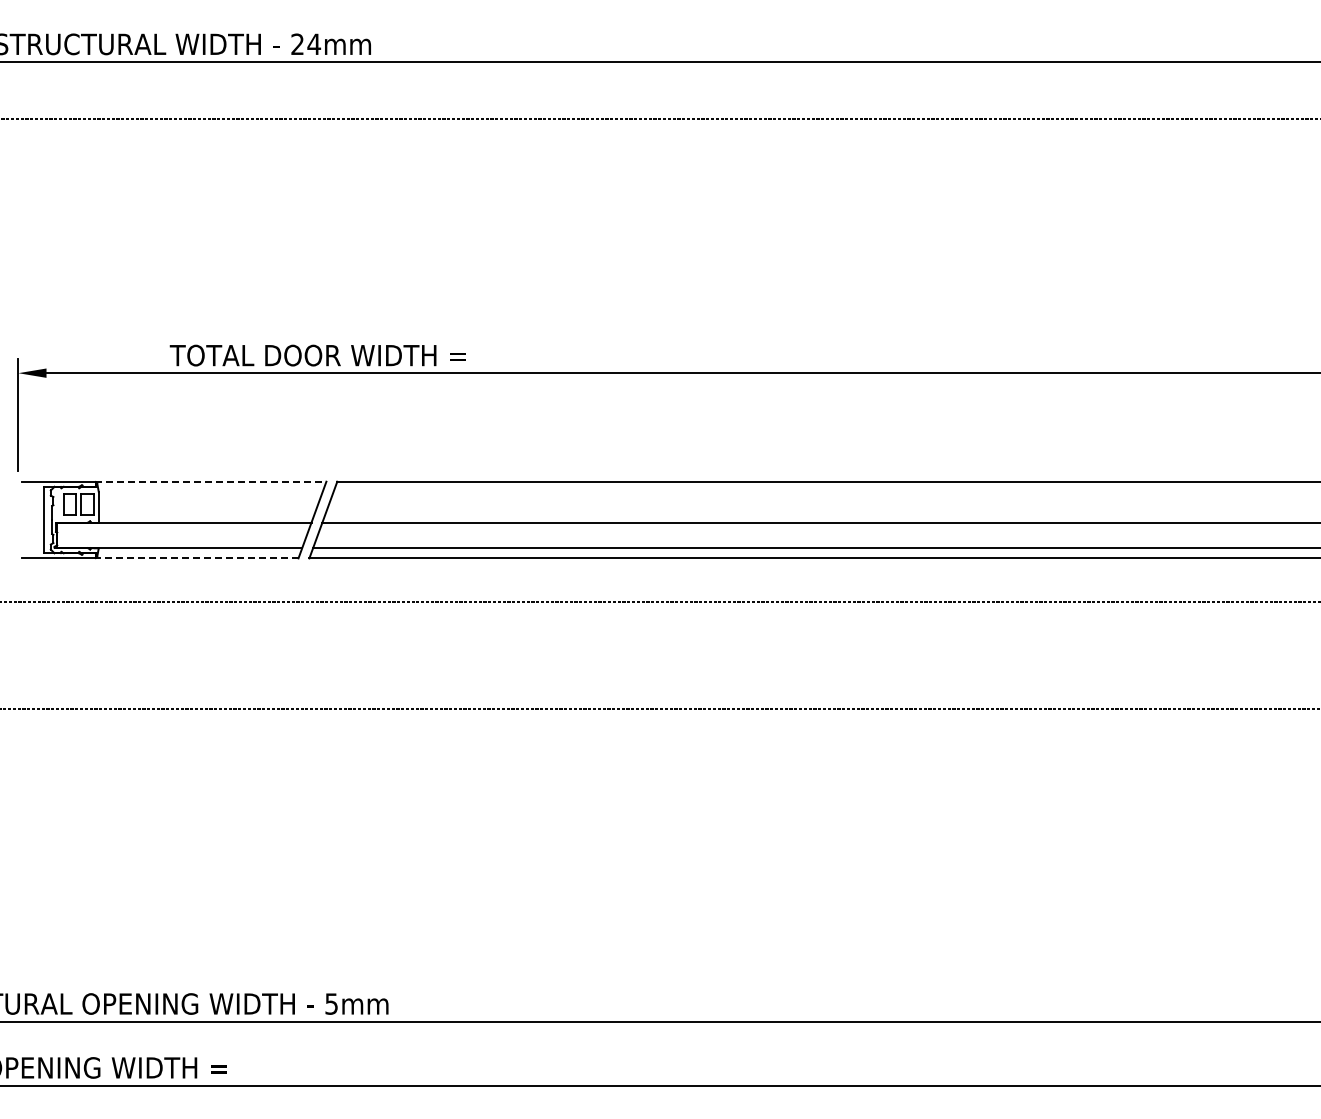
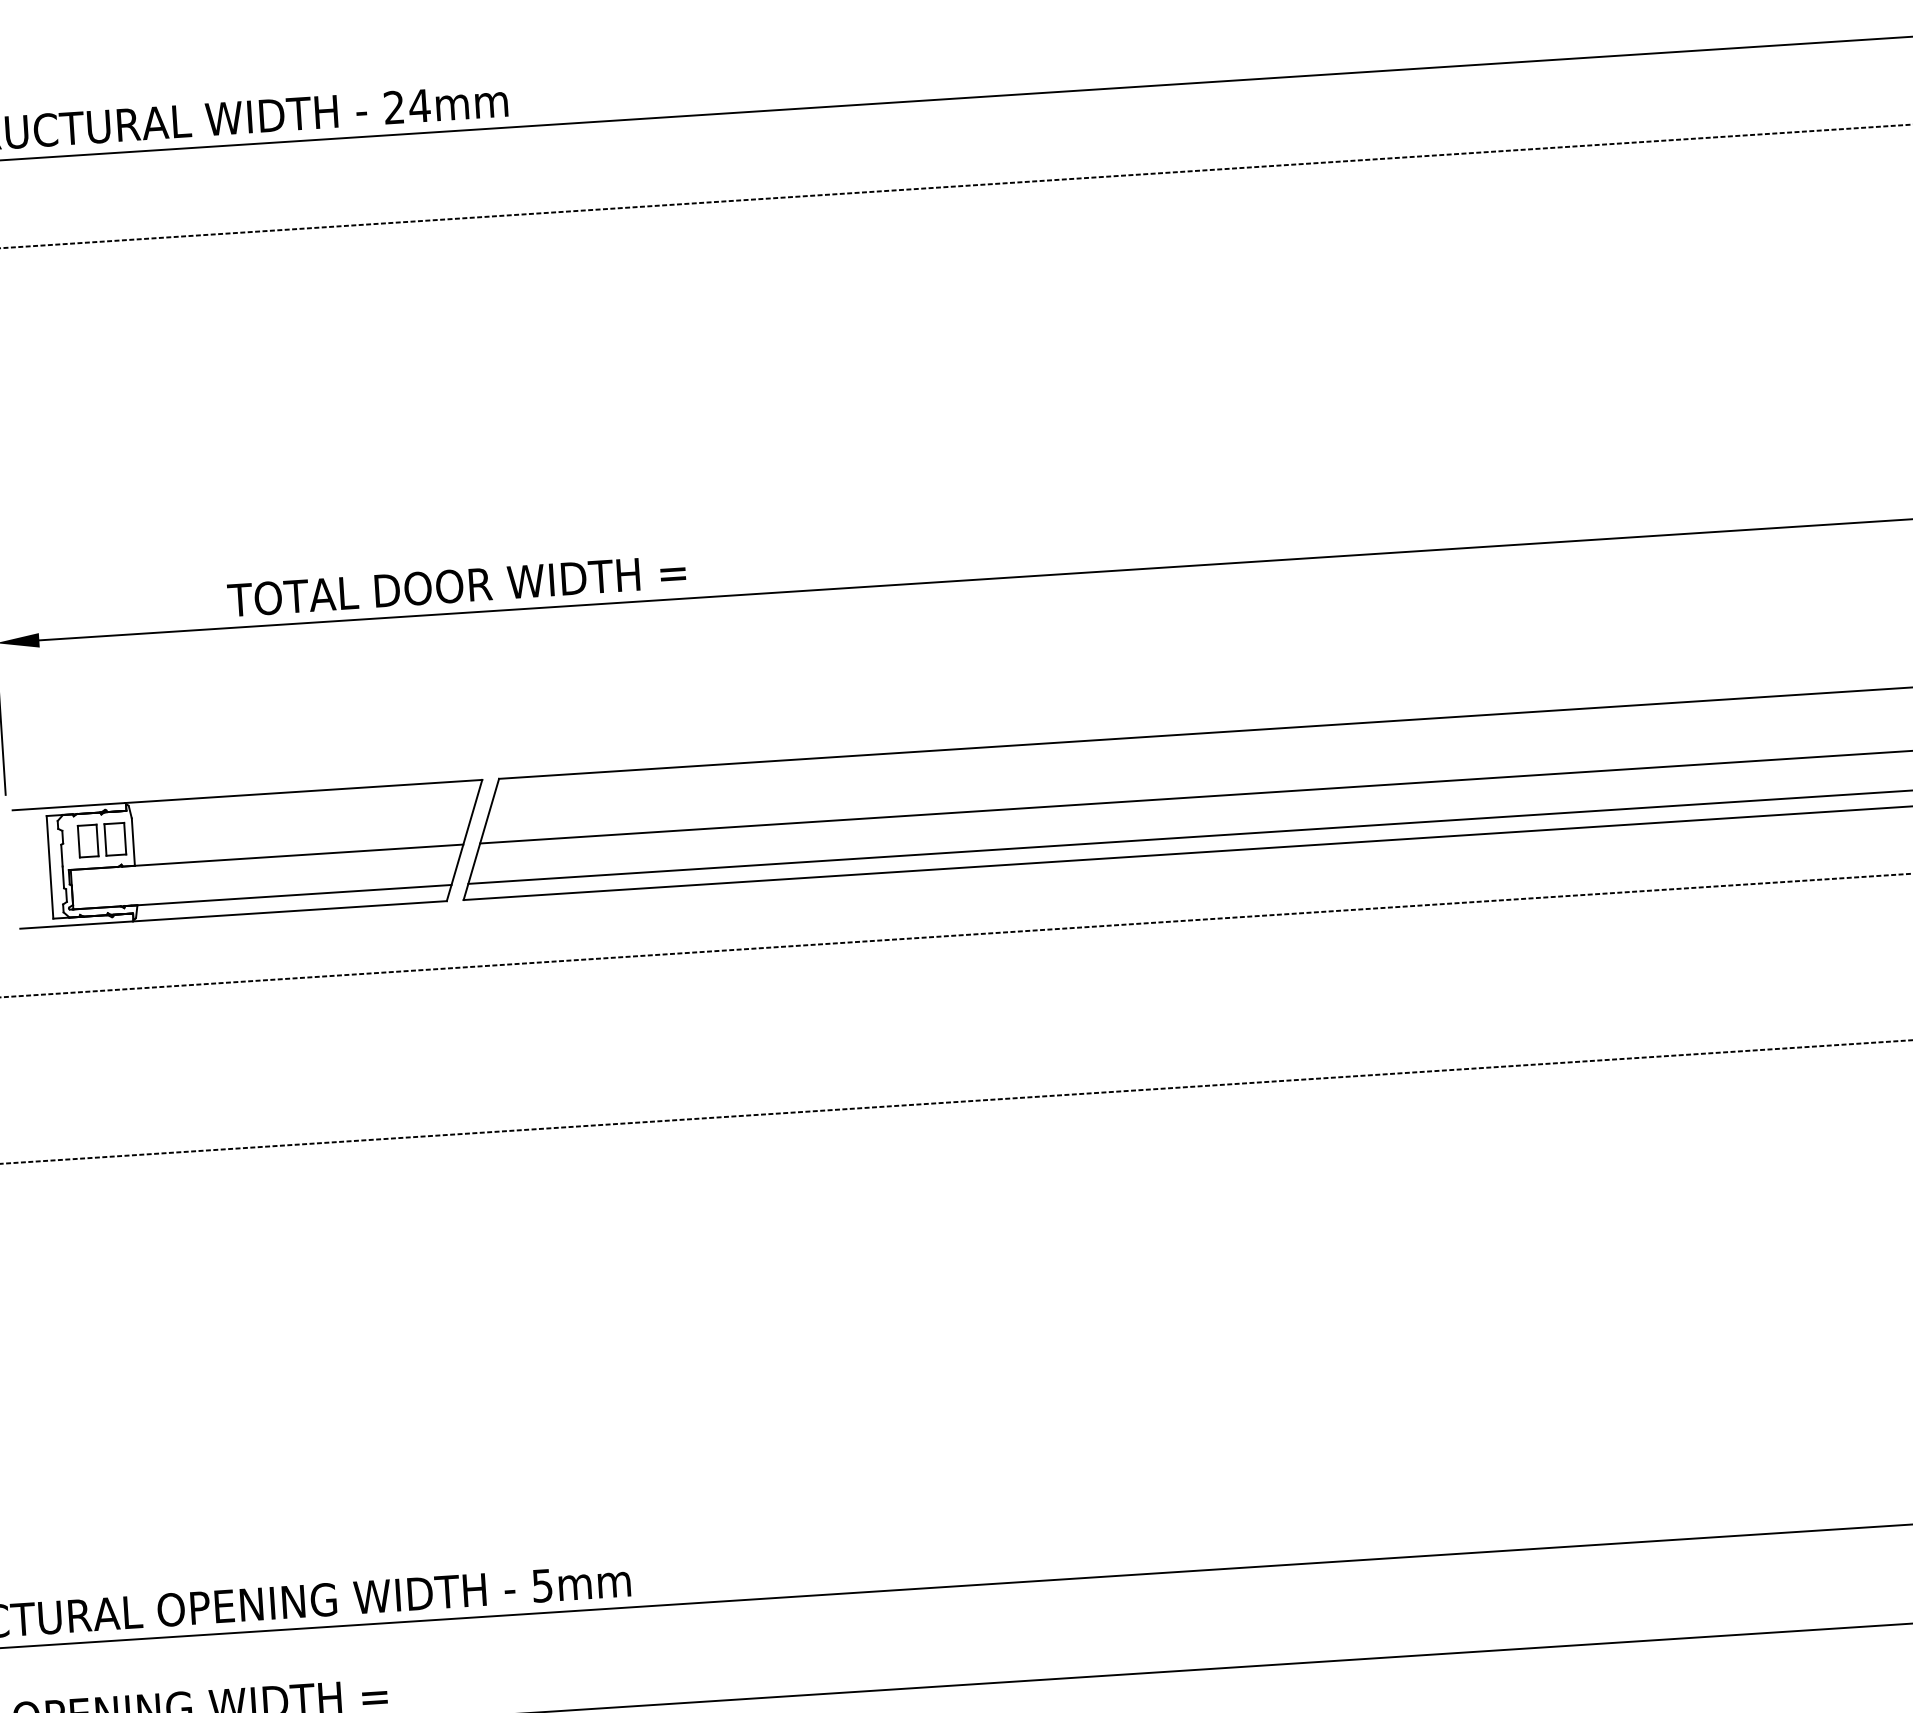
line: (210, 481) -> (303, 791), dashed -> solid
line: (196, 558) -> (289, 911), dashed -> solid

